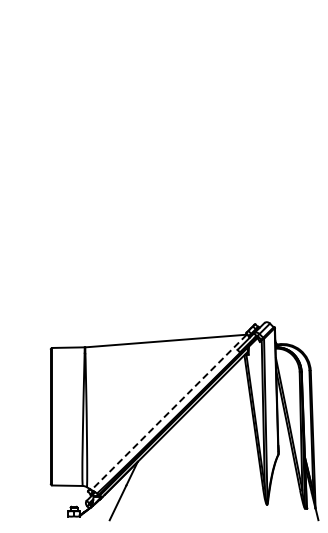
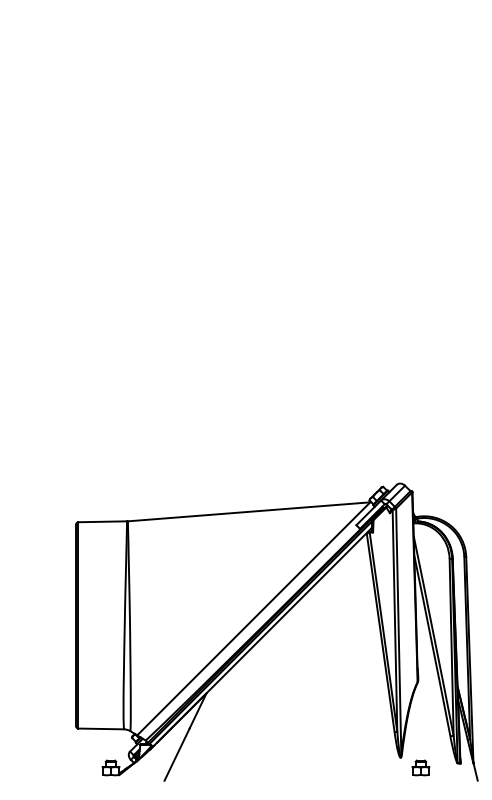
line: (169, 412) -> (254, 619), dashed -> solid
part: (280, 511) -> (420, 767), added

